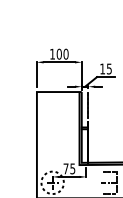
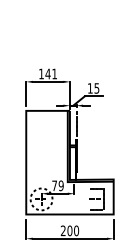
text: (62, 53) -> (51, 73), 100 -> 141
text: (72, 168) -> (60, 185), 75 -> 79

